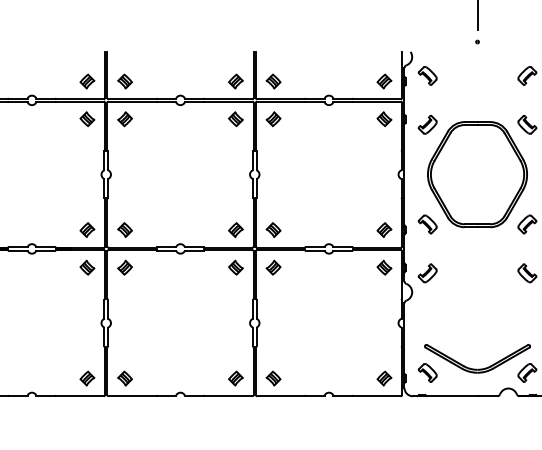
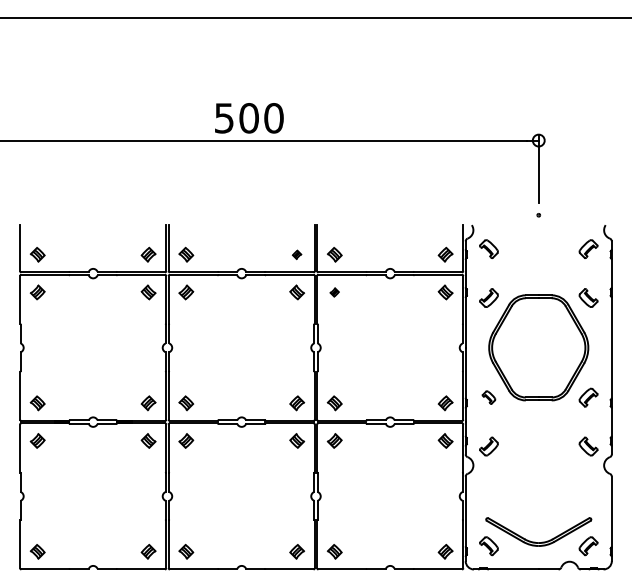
part: (235, 81) -> (296, 254), size x0.6
part: (273, 119) -> (334, 292), size x0.6
part: (427, 224) -> (488, 397), size x0.7

